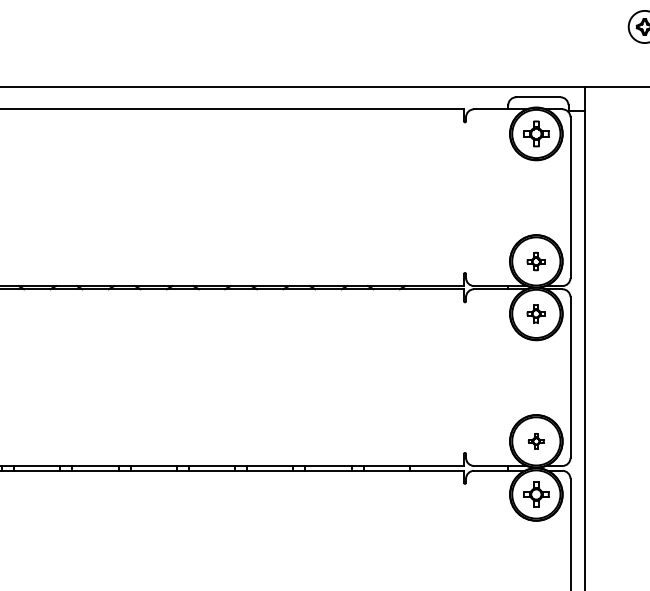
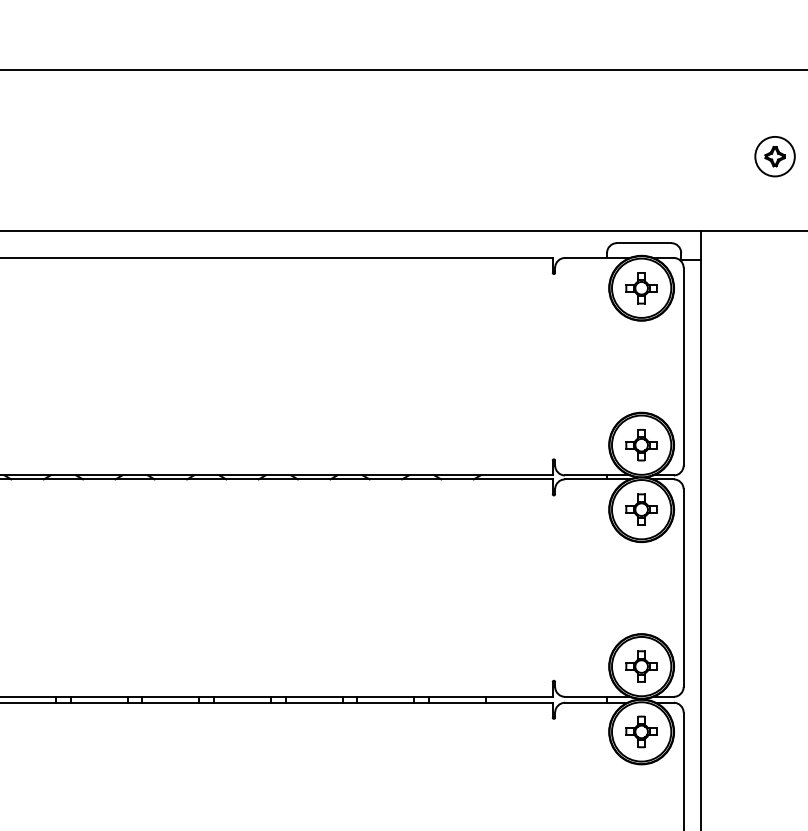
part: (536, 261) -> (641, 445), size x1.43
part: (536, 313) -> (641, 509), size x1.43
part: (536, 441) -> (641, 666), size x1.67

